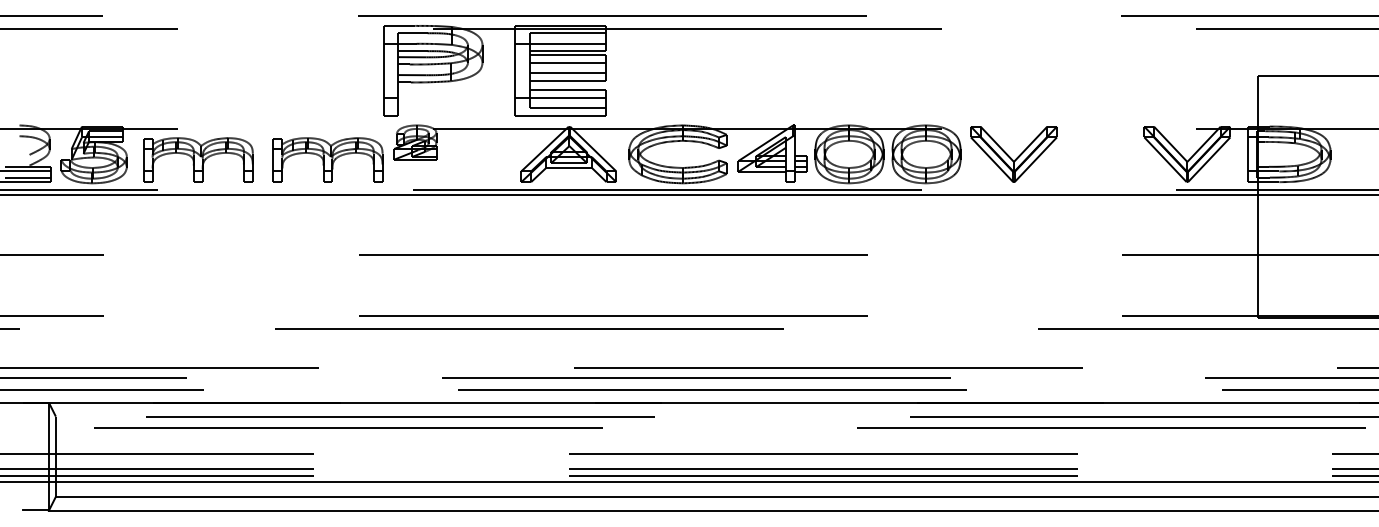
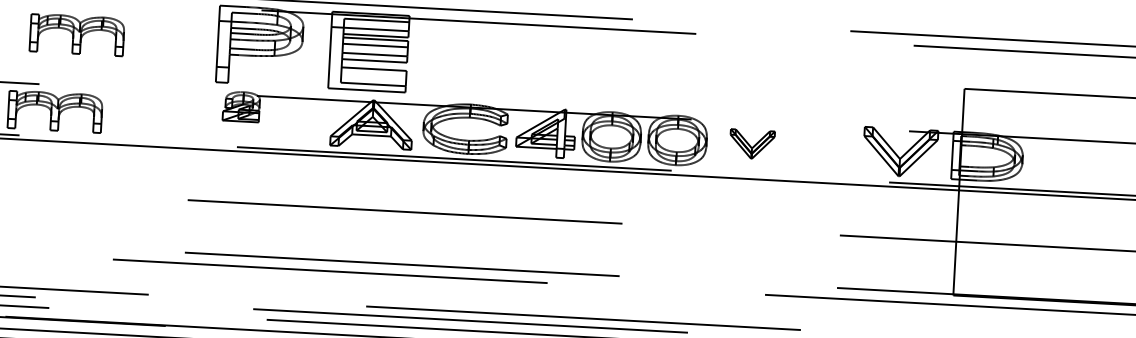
line: (560, 97) -> (367, 74), removed
part: (1013, 154) -> (751, 144), size x0.6
part: (327, 159) -> (76, 34), moved

